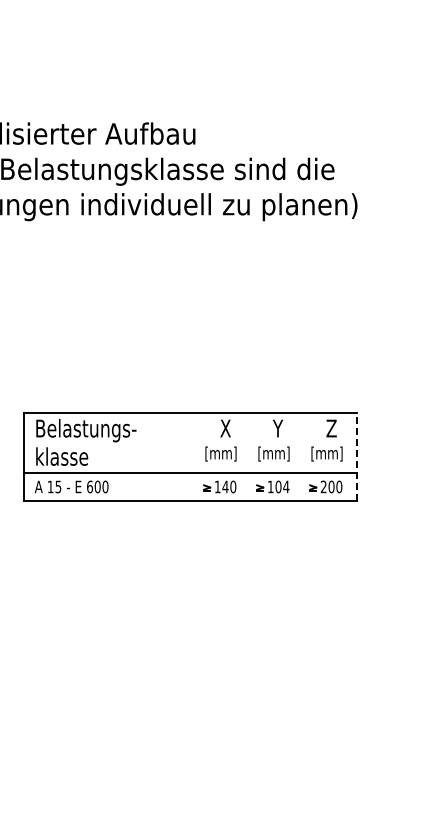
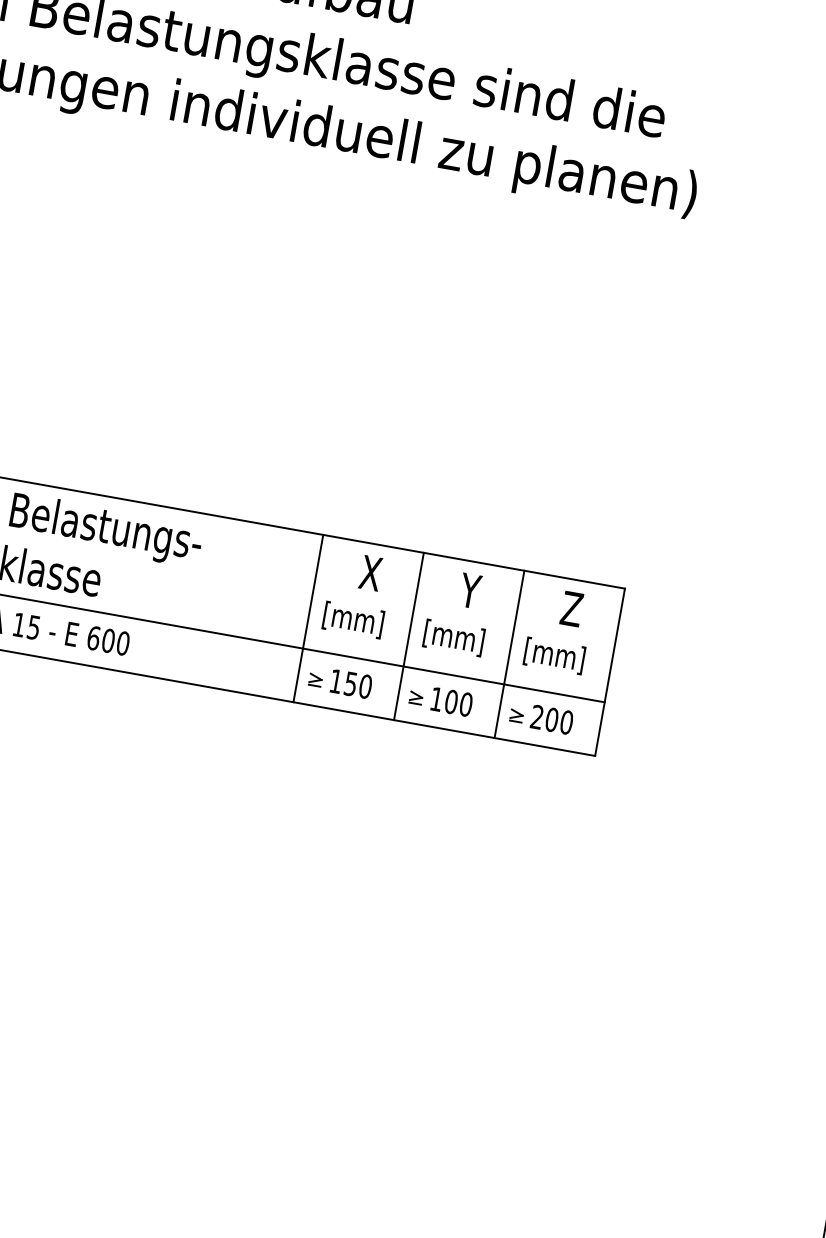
line: (356, 456) -> (609, 670), dashed -> solid
line: (197, 457) -> (307, 618), added
line: (250, 457) -> (408, 636), added
line: (303, 457) -> (508, 654), added
text: (225, 486) -> (350, 683), 140 -> 150
text: (286, 486) -> (466, 703), 104 -> 100

